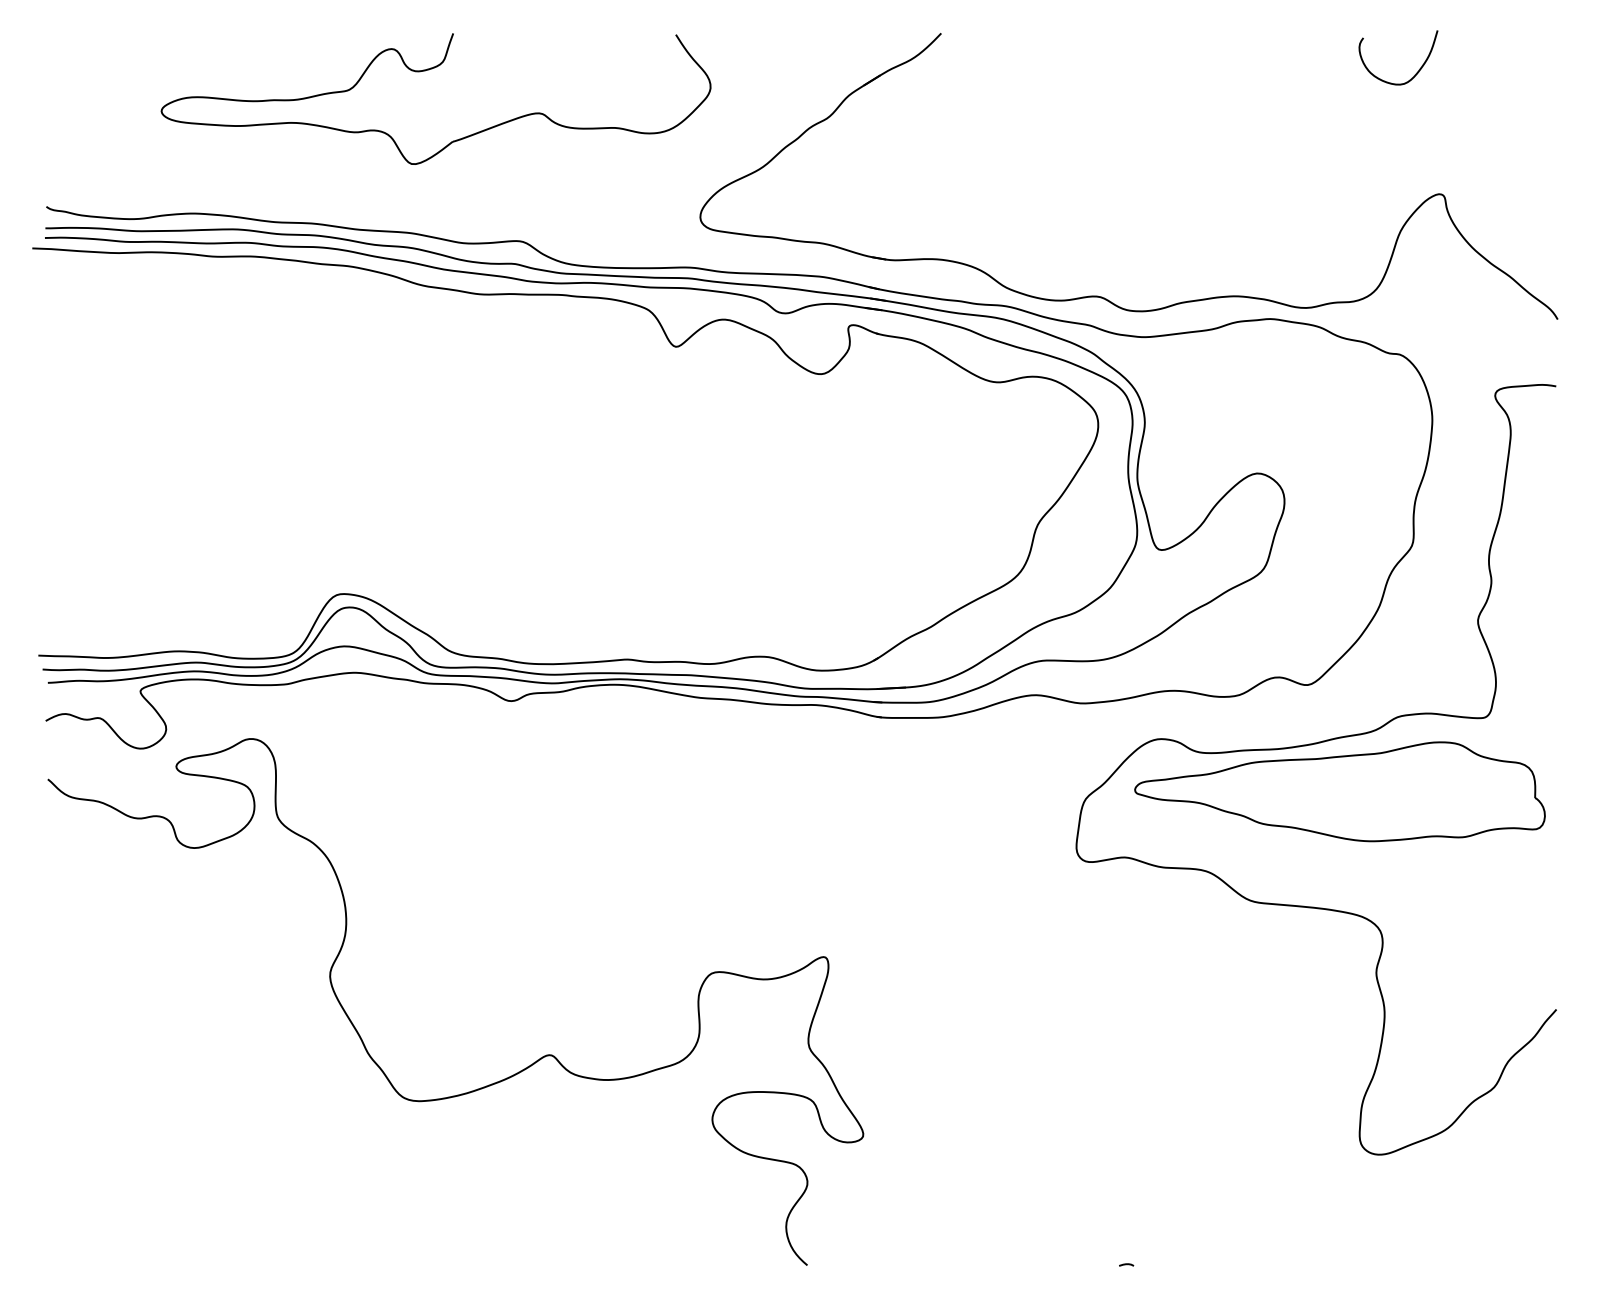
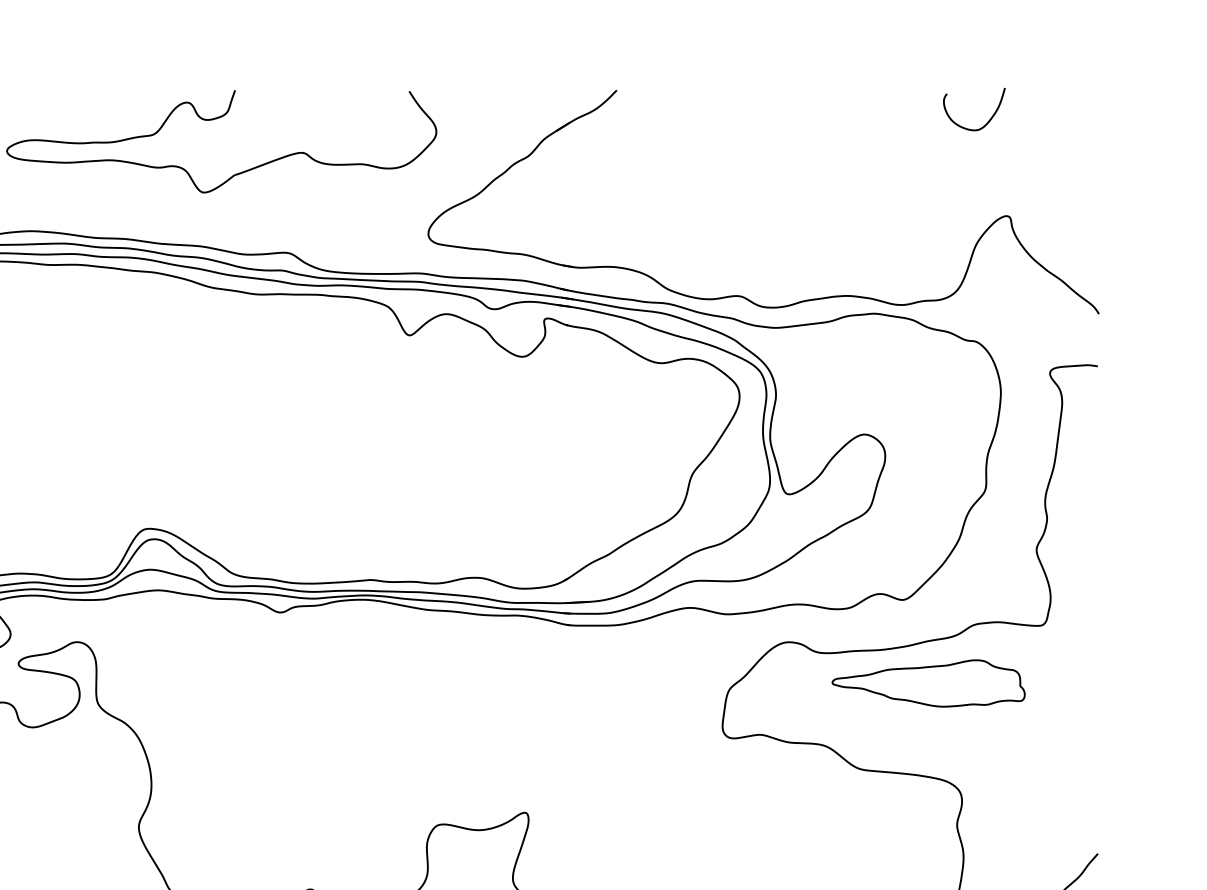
part: (1339, 791) -> (928, 683), size x0.6

